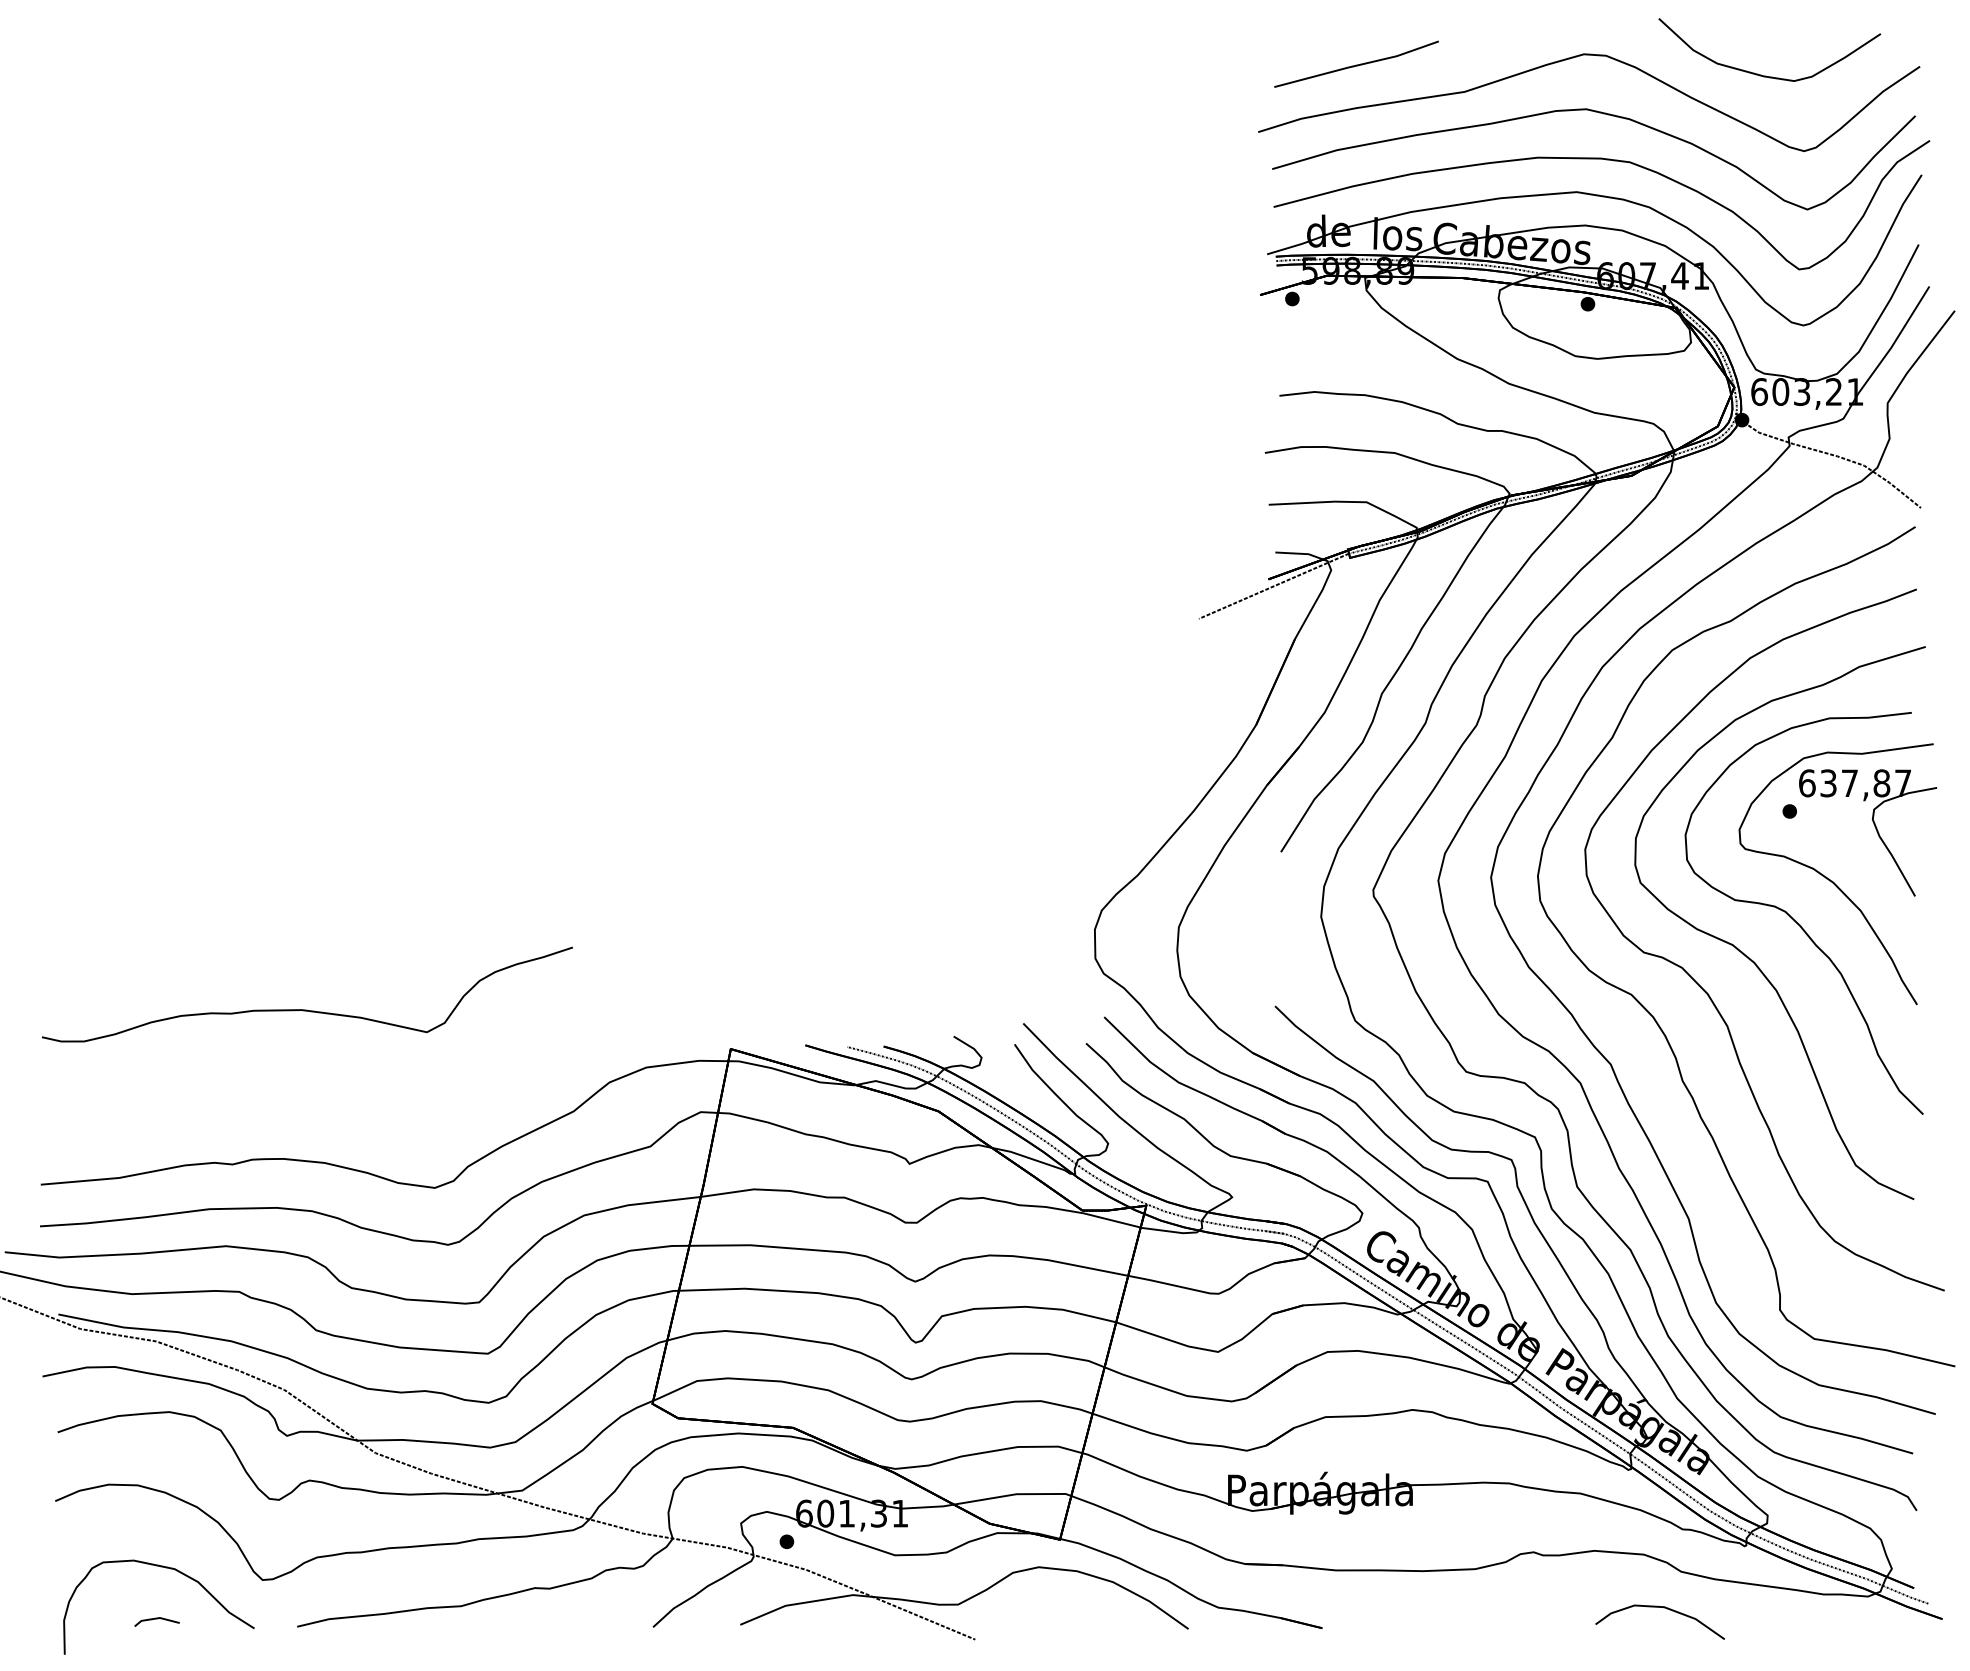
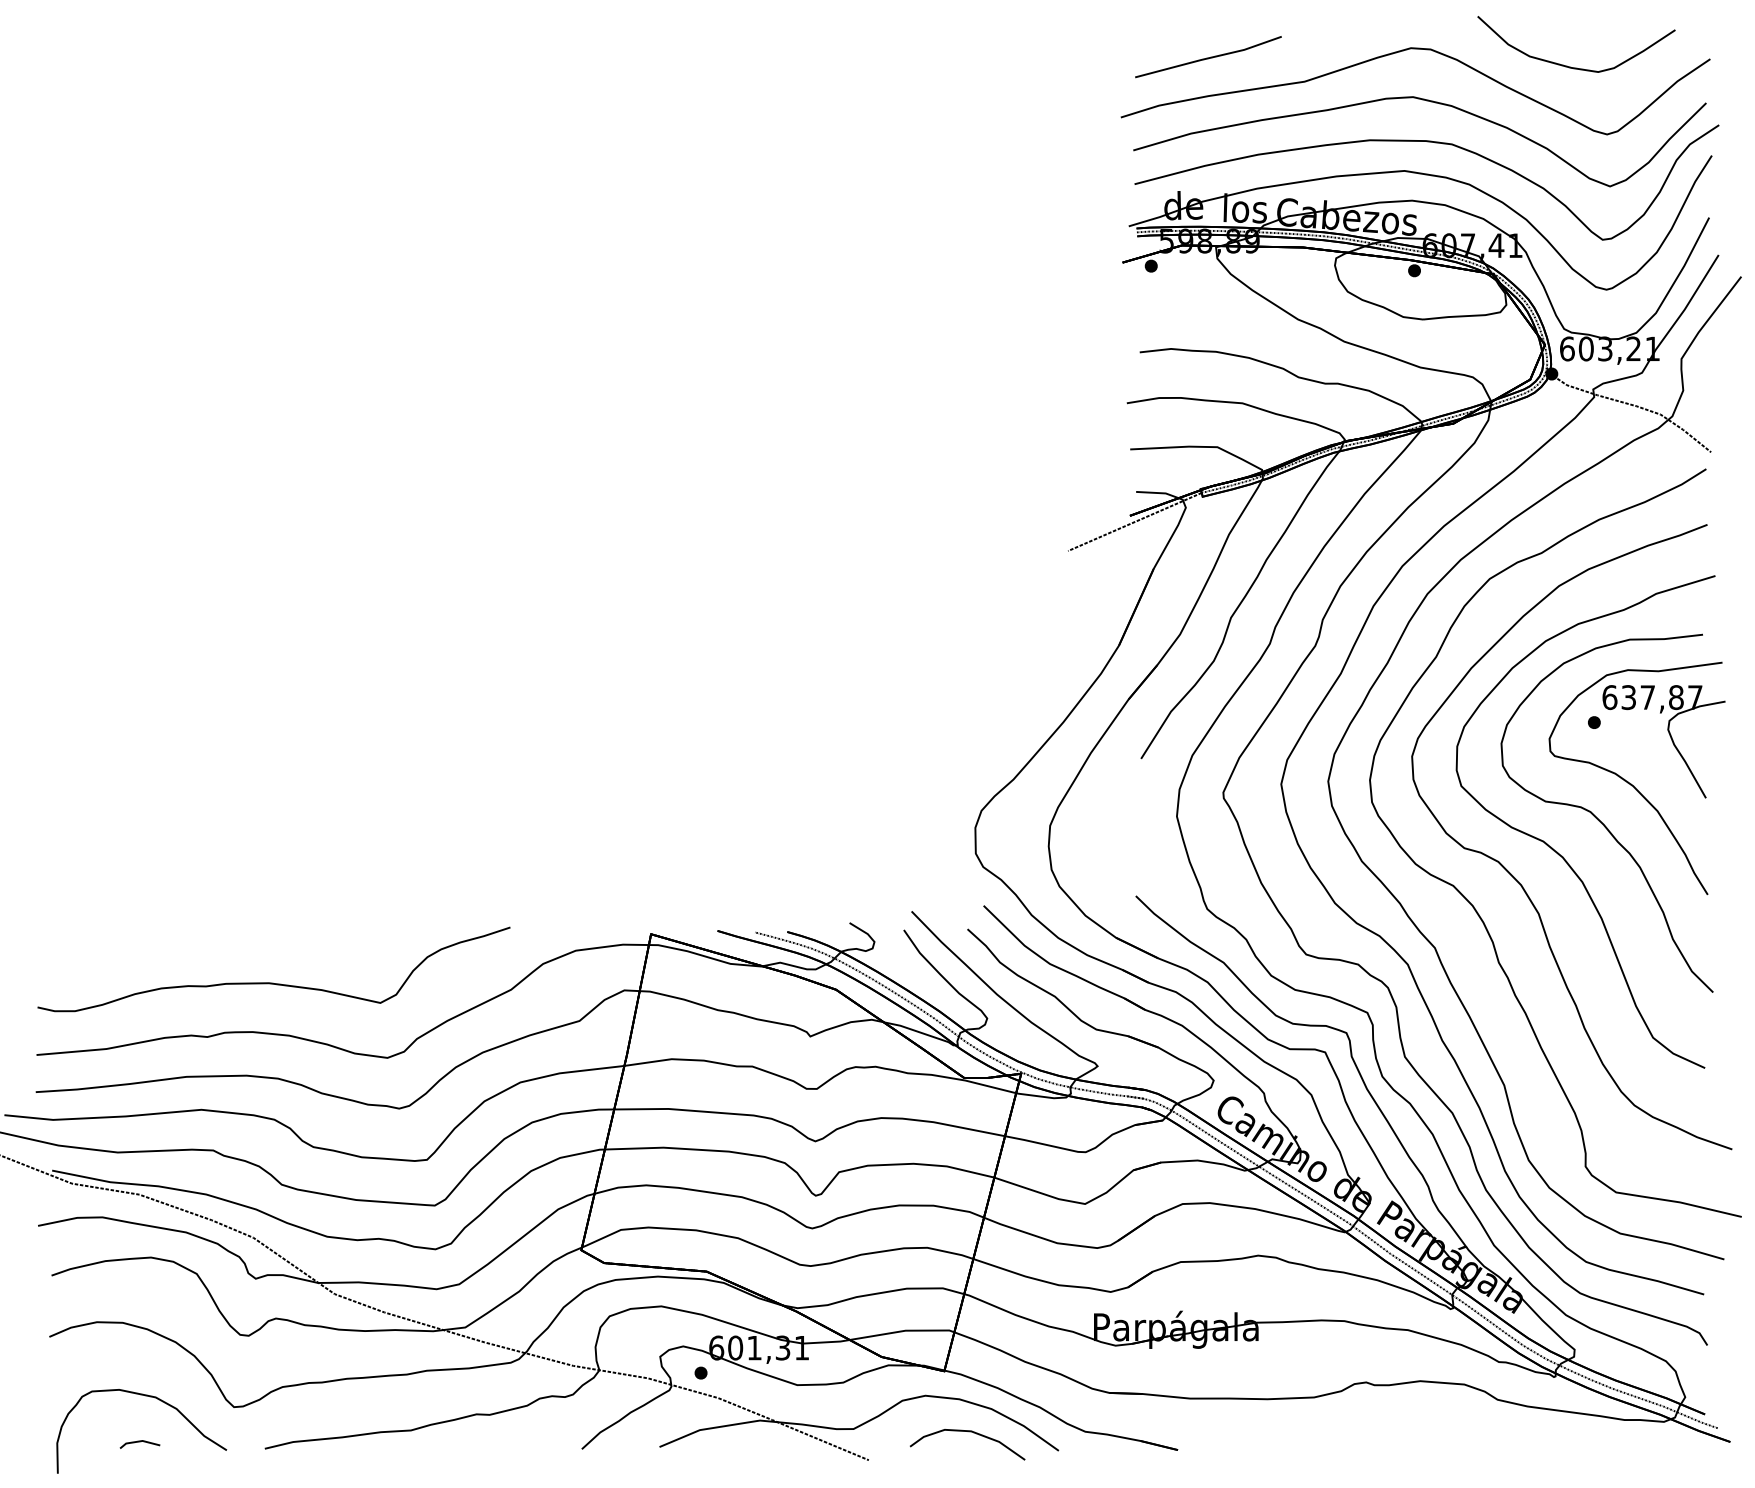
part: (307, 1009) -> (274, 982), moved
part: (1664, 1608) -> (971, 1432), moved

